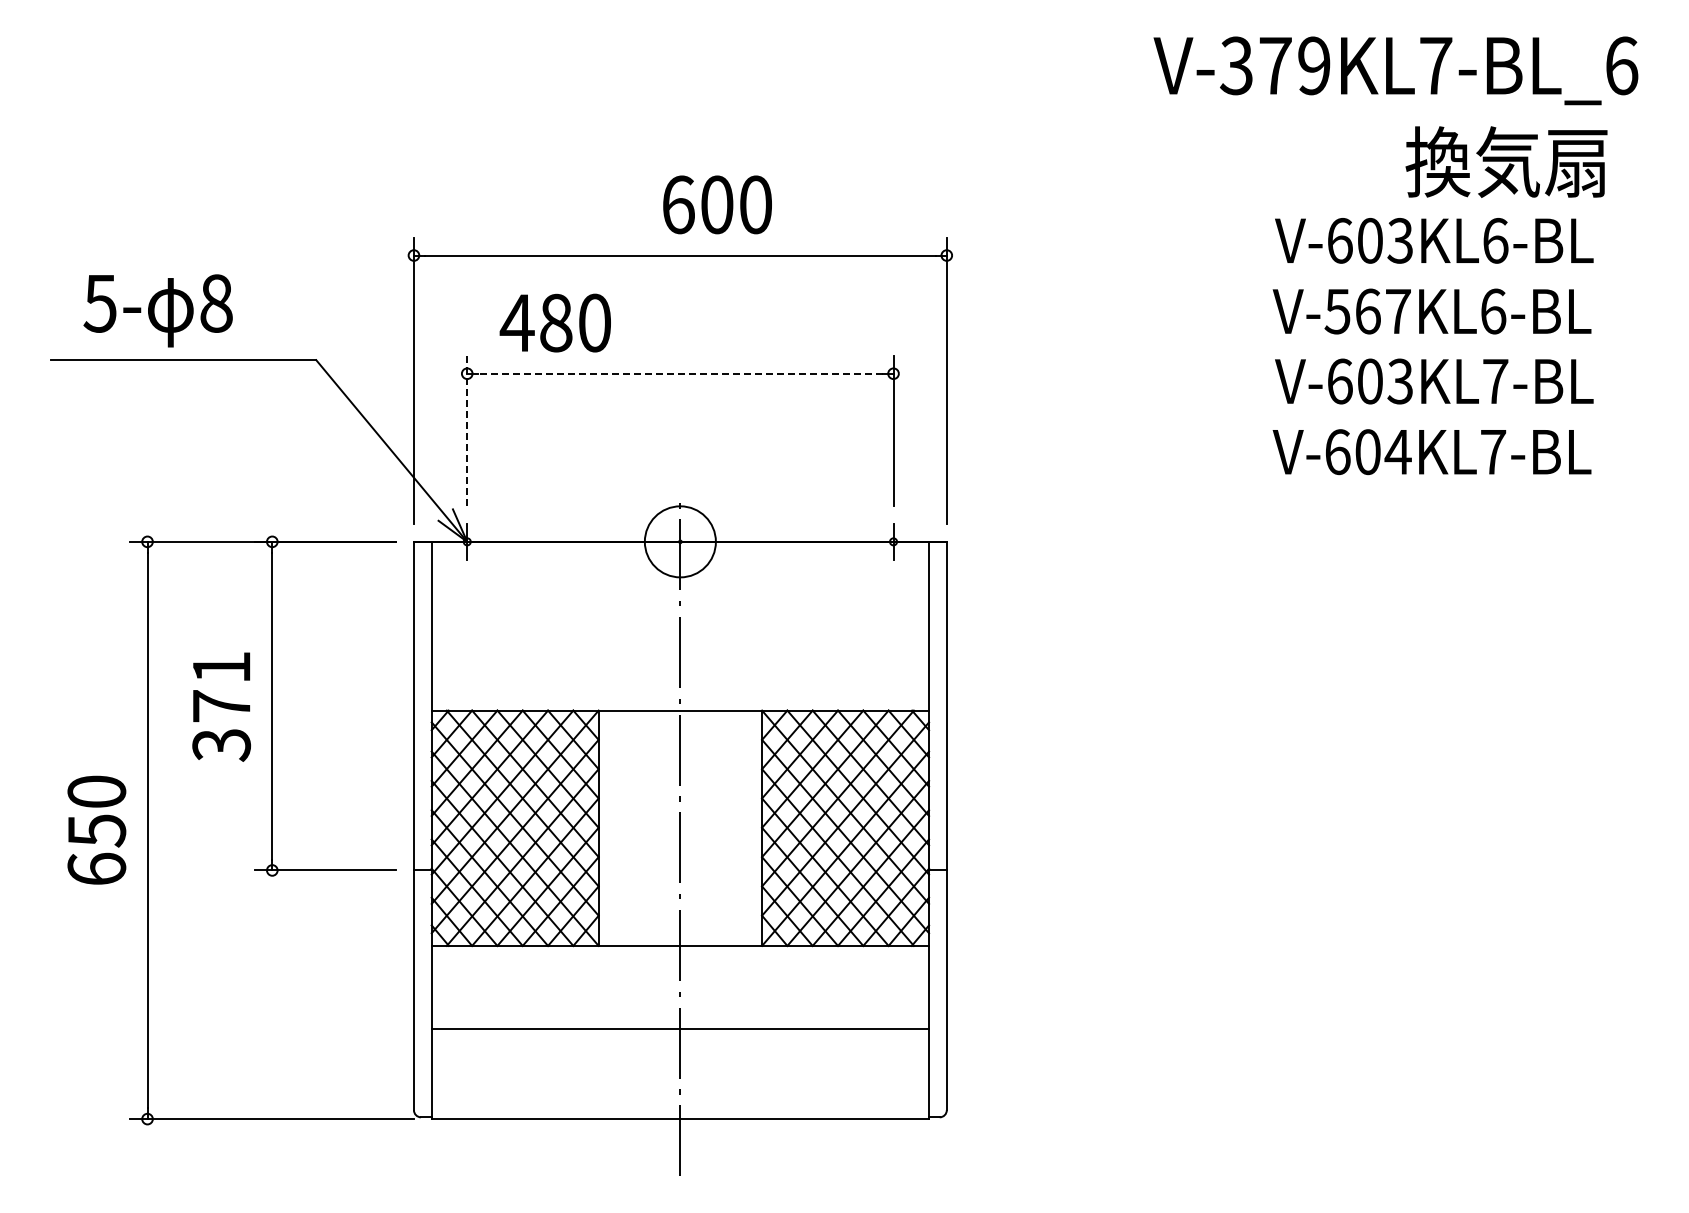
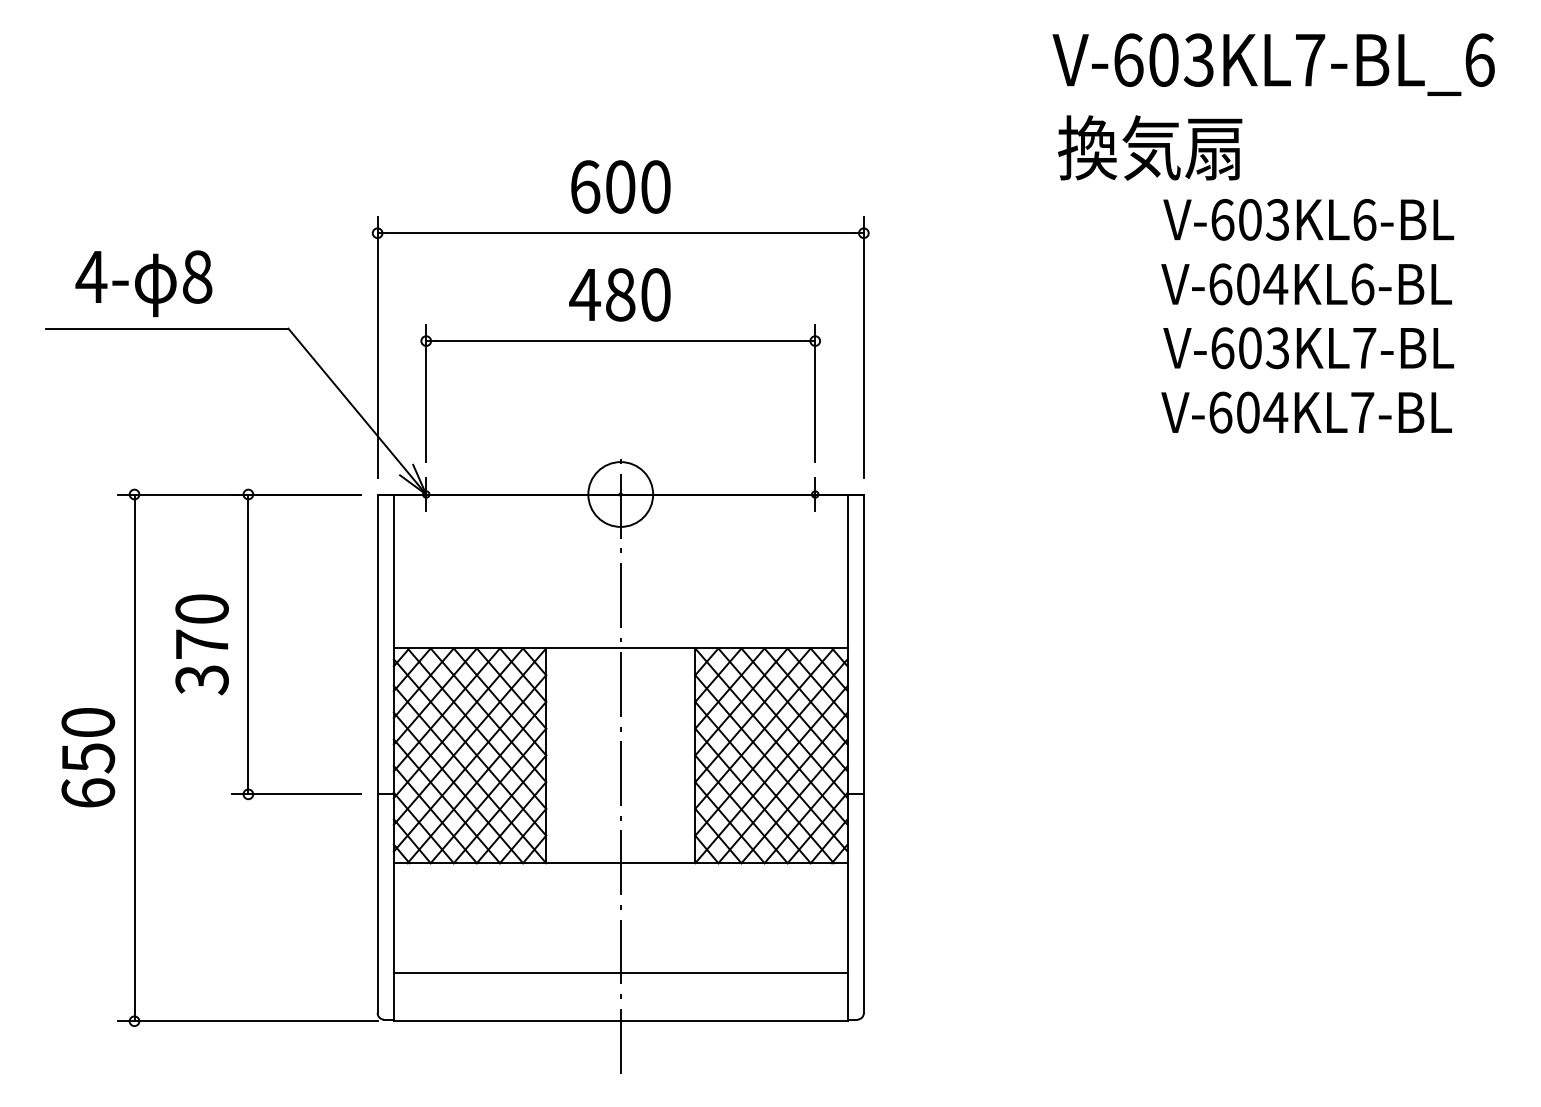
text: (1275, 65) -> (1163, 59), V-379KL7-BL_6 -> V-603KL7-BL_6
text: (1506, 161) -> (1150, 147), moved
text: (717, 204) -> (620, 186), moved
text: (99, 303) -> (90, 277), 5- -> 4-
text: (1367, 311) -> (1247, 284), V-567KL6-BL -> V-604KL6-BL
text: (554, 322) -> (619, 294), moved
line: (679, 373) -> (619, 340), dashed -> solid
line: (467, 430) -> (426, 392), dashed -> solid
text: (221, 667) -> (202, 609), 371 -> 370
line: (680, 1028) -> (620, 972), moved

